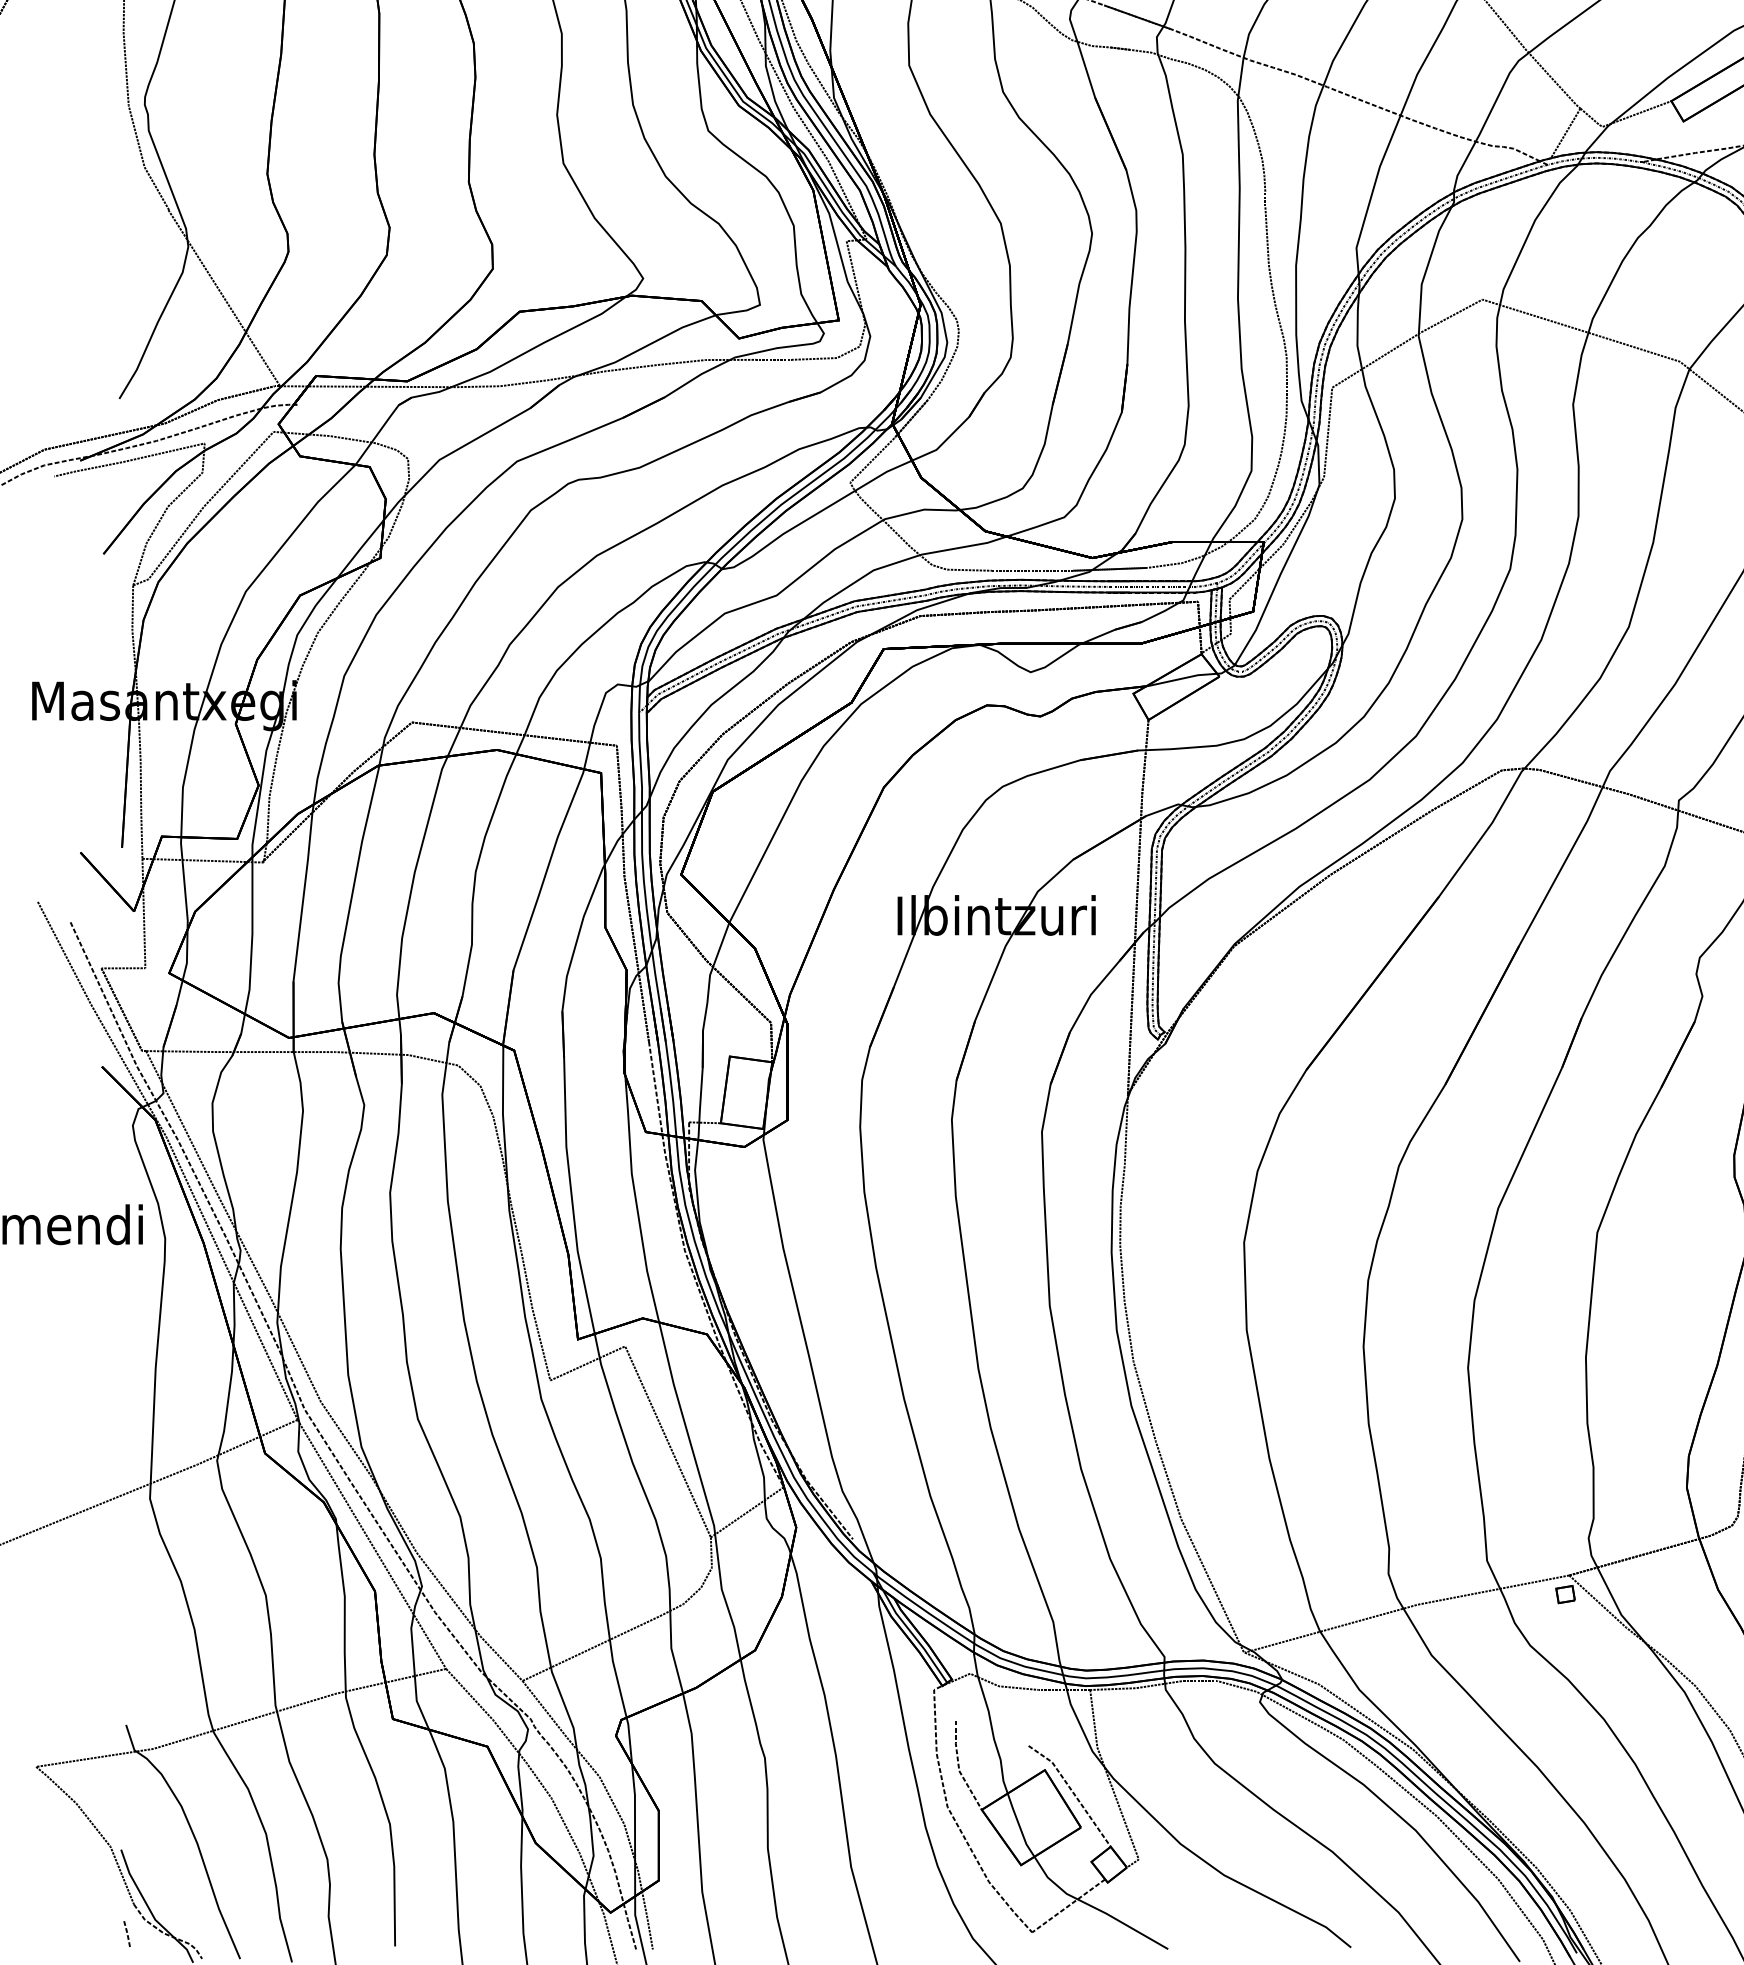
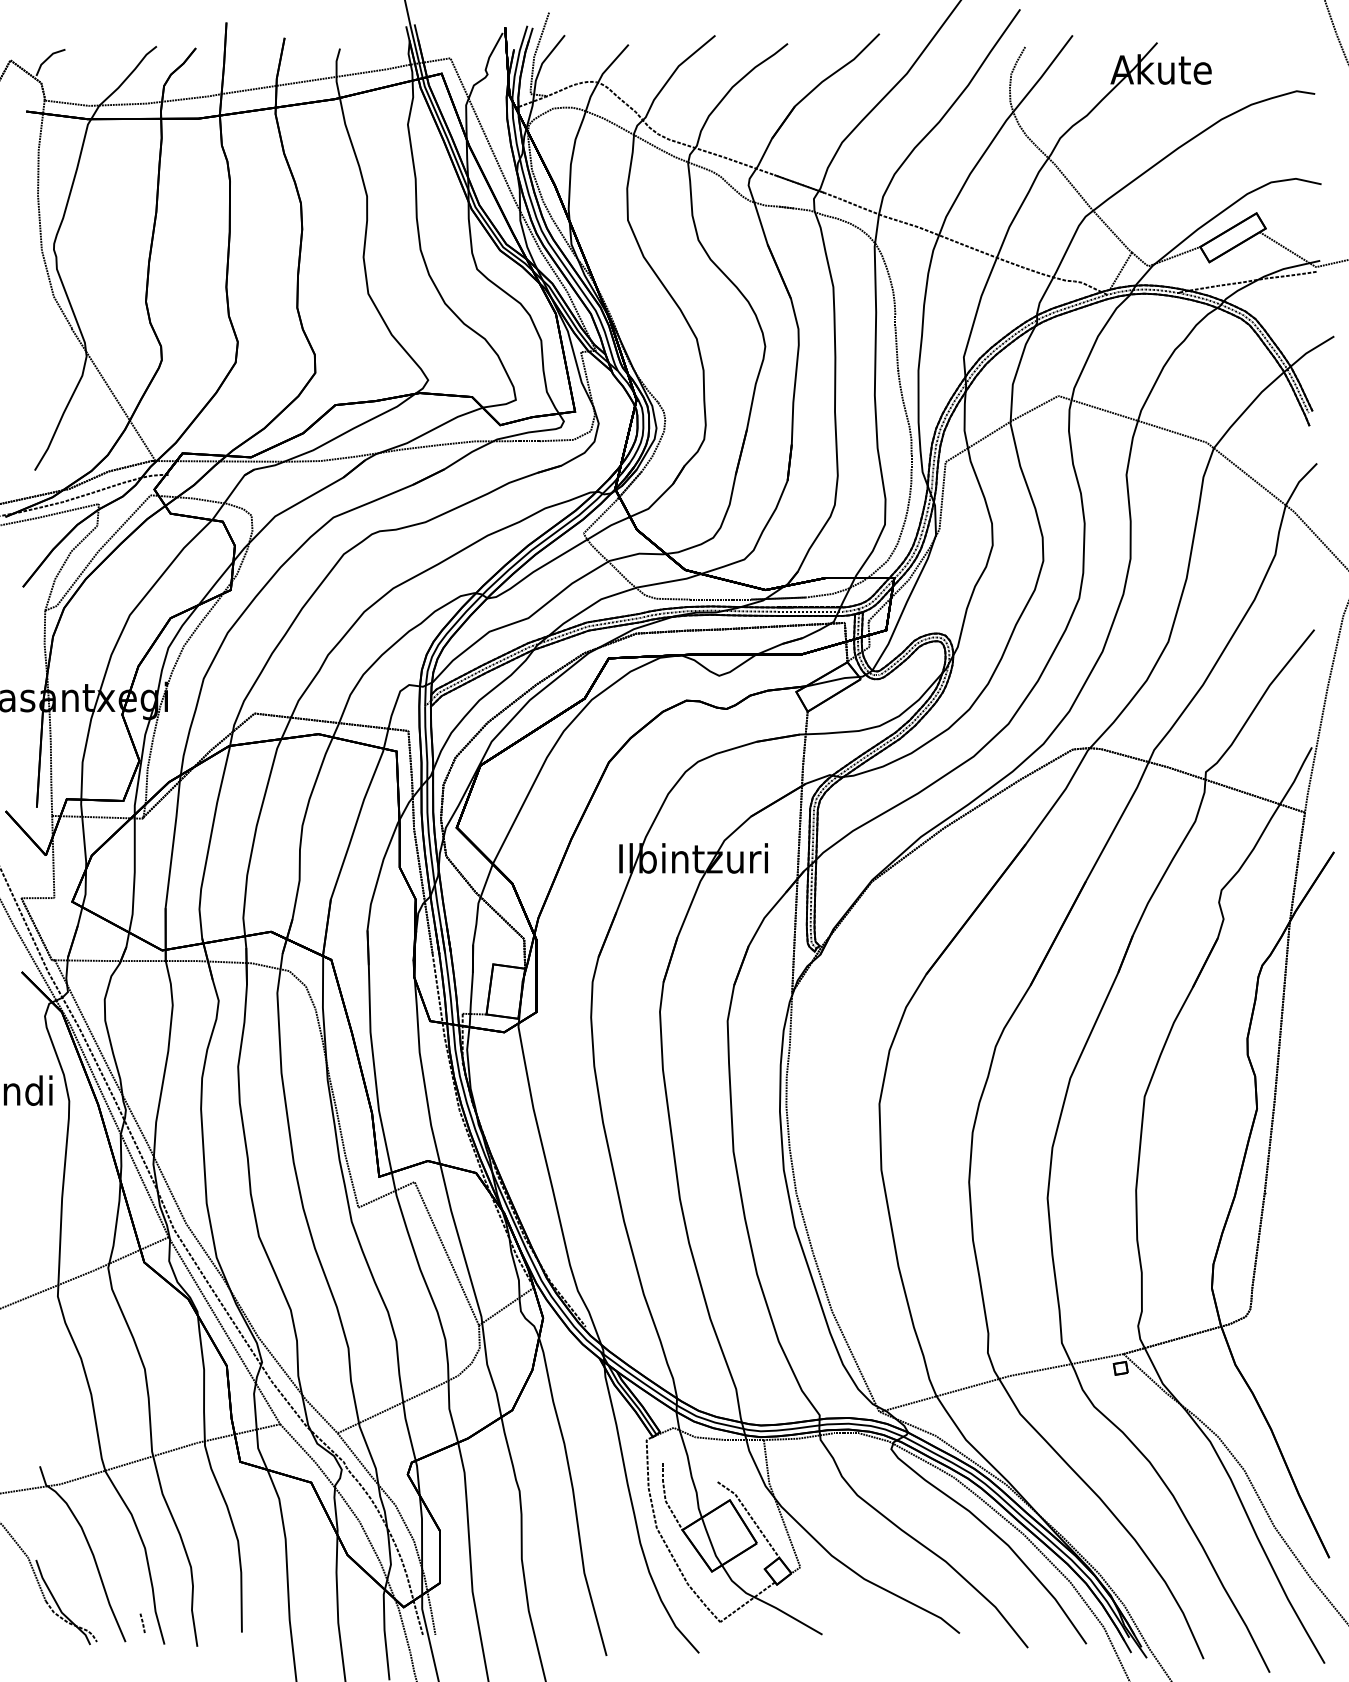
line: (126, 1932) -> (142, 1622), moved

